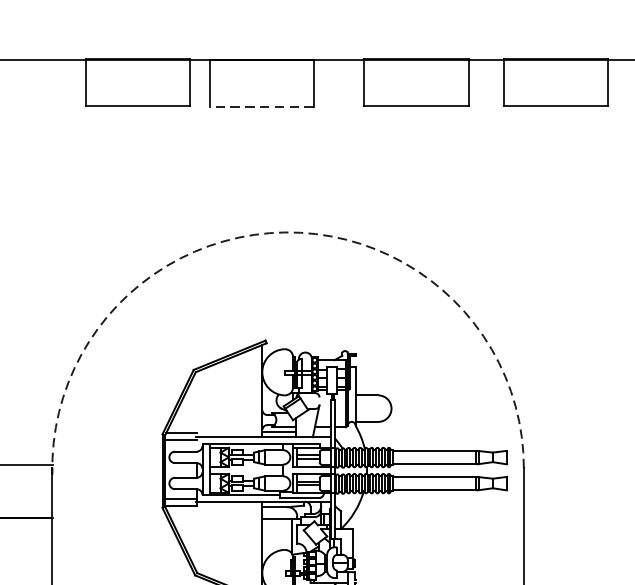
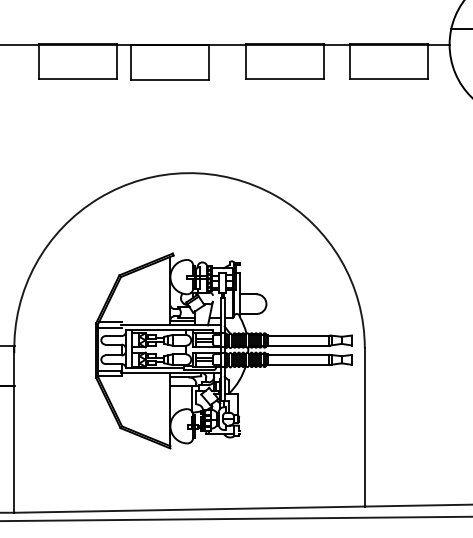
line: (261, 106) -> (169, 79), dashed -> solid
arc: (285, 232) -> (187, 173), dashed -> solid

